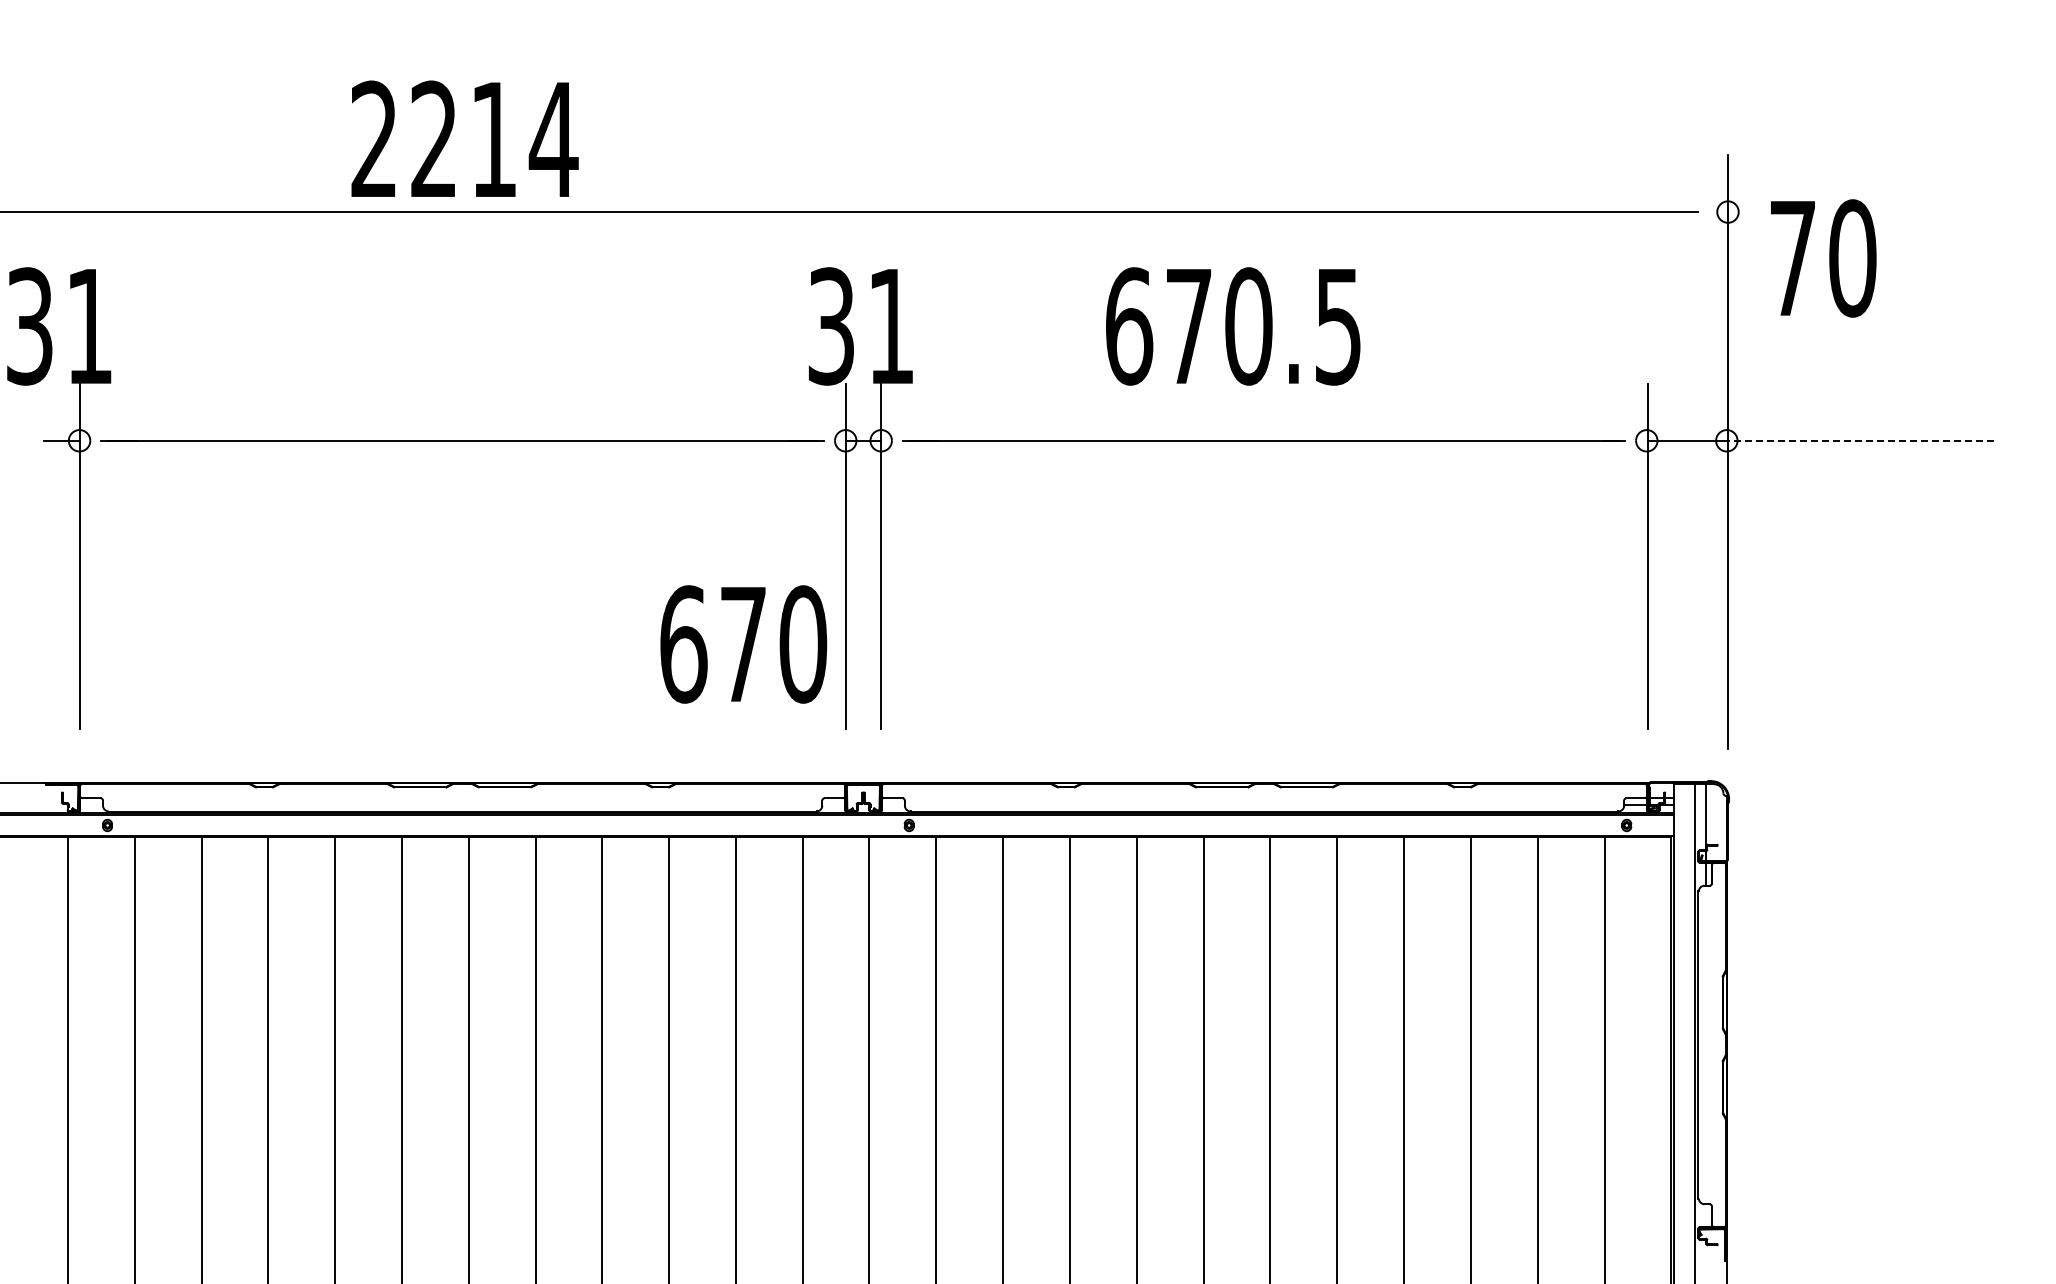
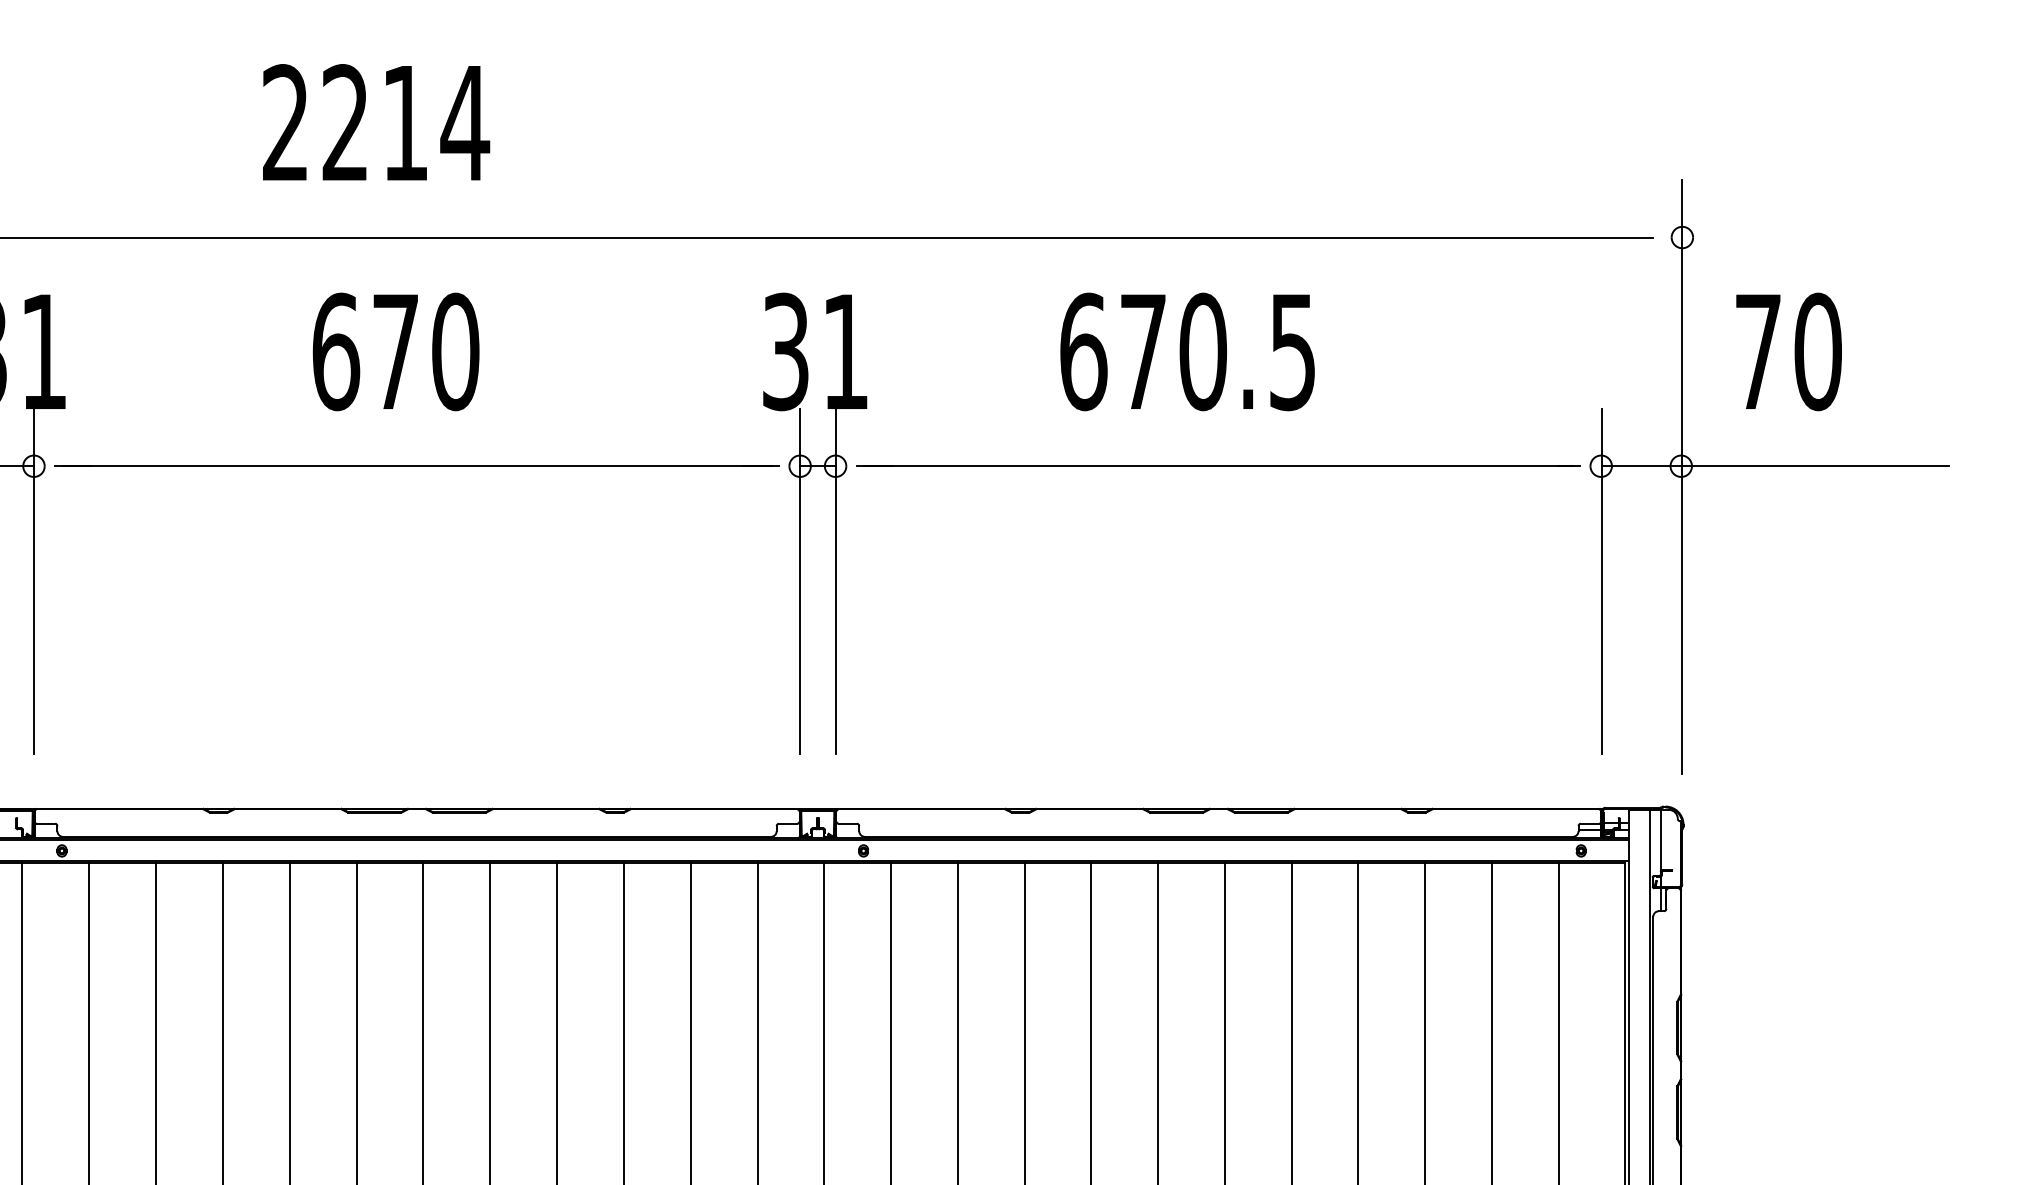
text: (464, 138) -> (375, 121), moved
text: (1823, 258) -> (1788, 351), moved
line: (1860, 440) -> (1814, 465), dashed -> solid
text: (743, 644) -> (395, 351), moved

